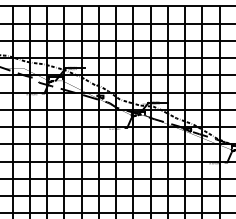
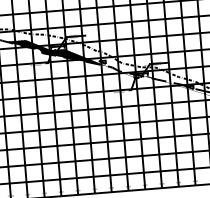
hatch: (53, 84) -> (56, 53), added

